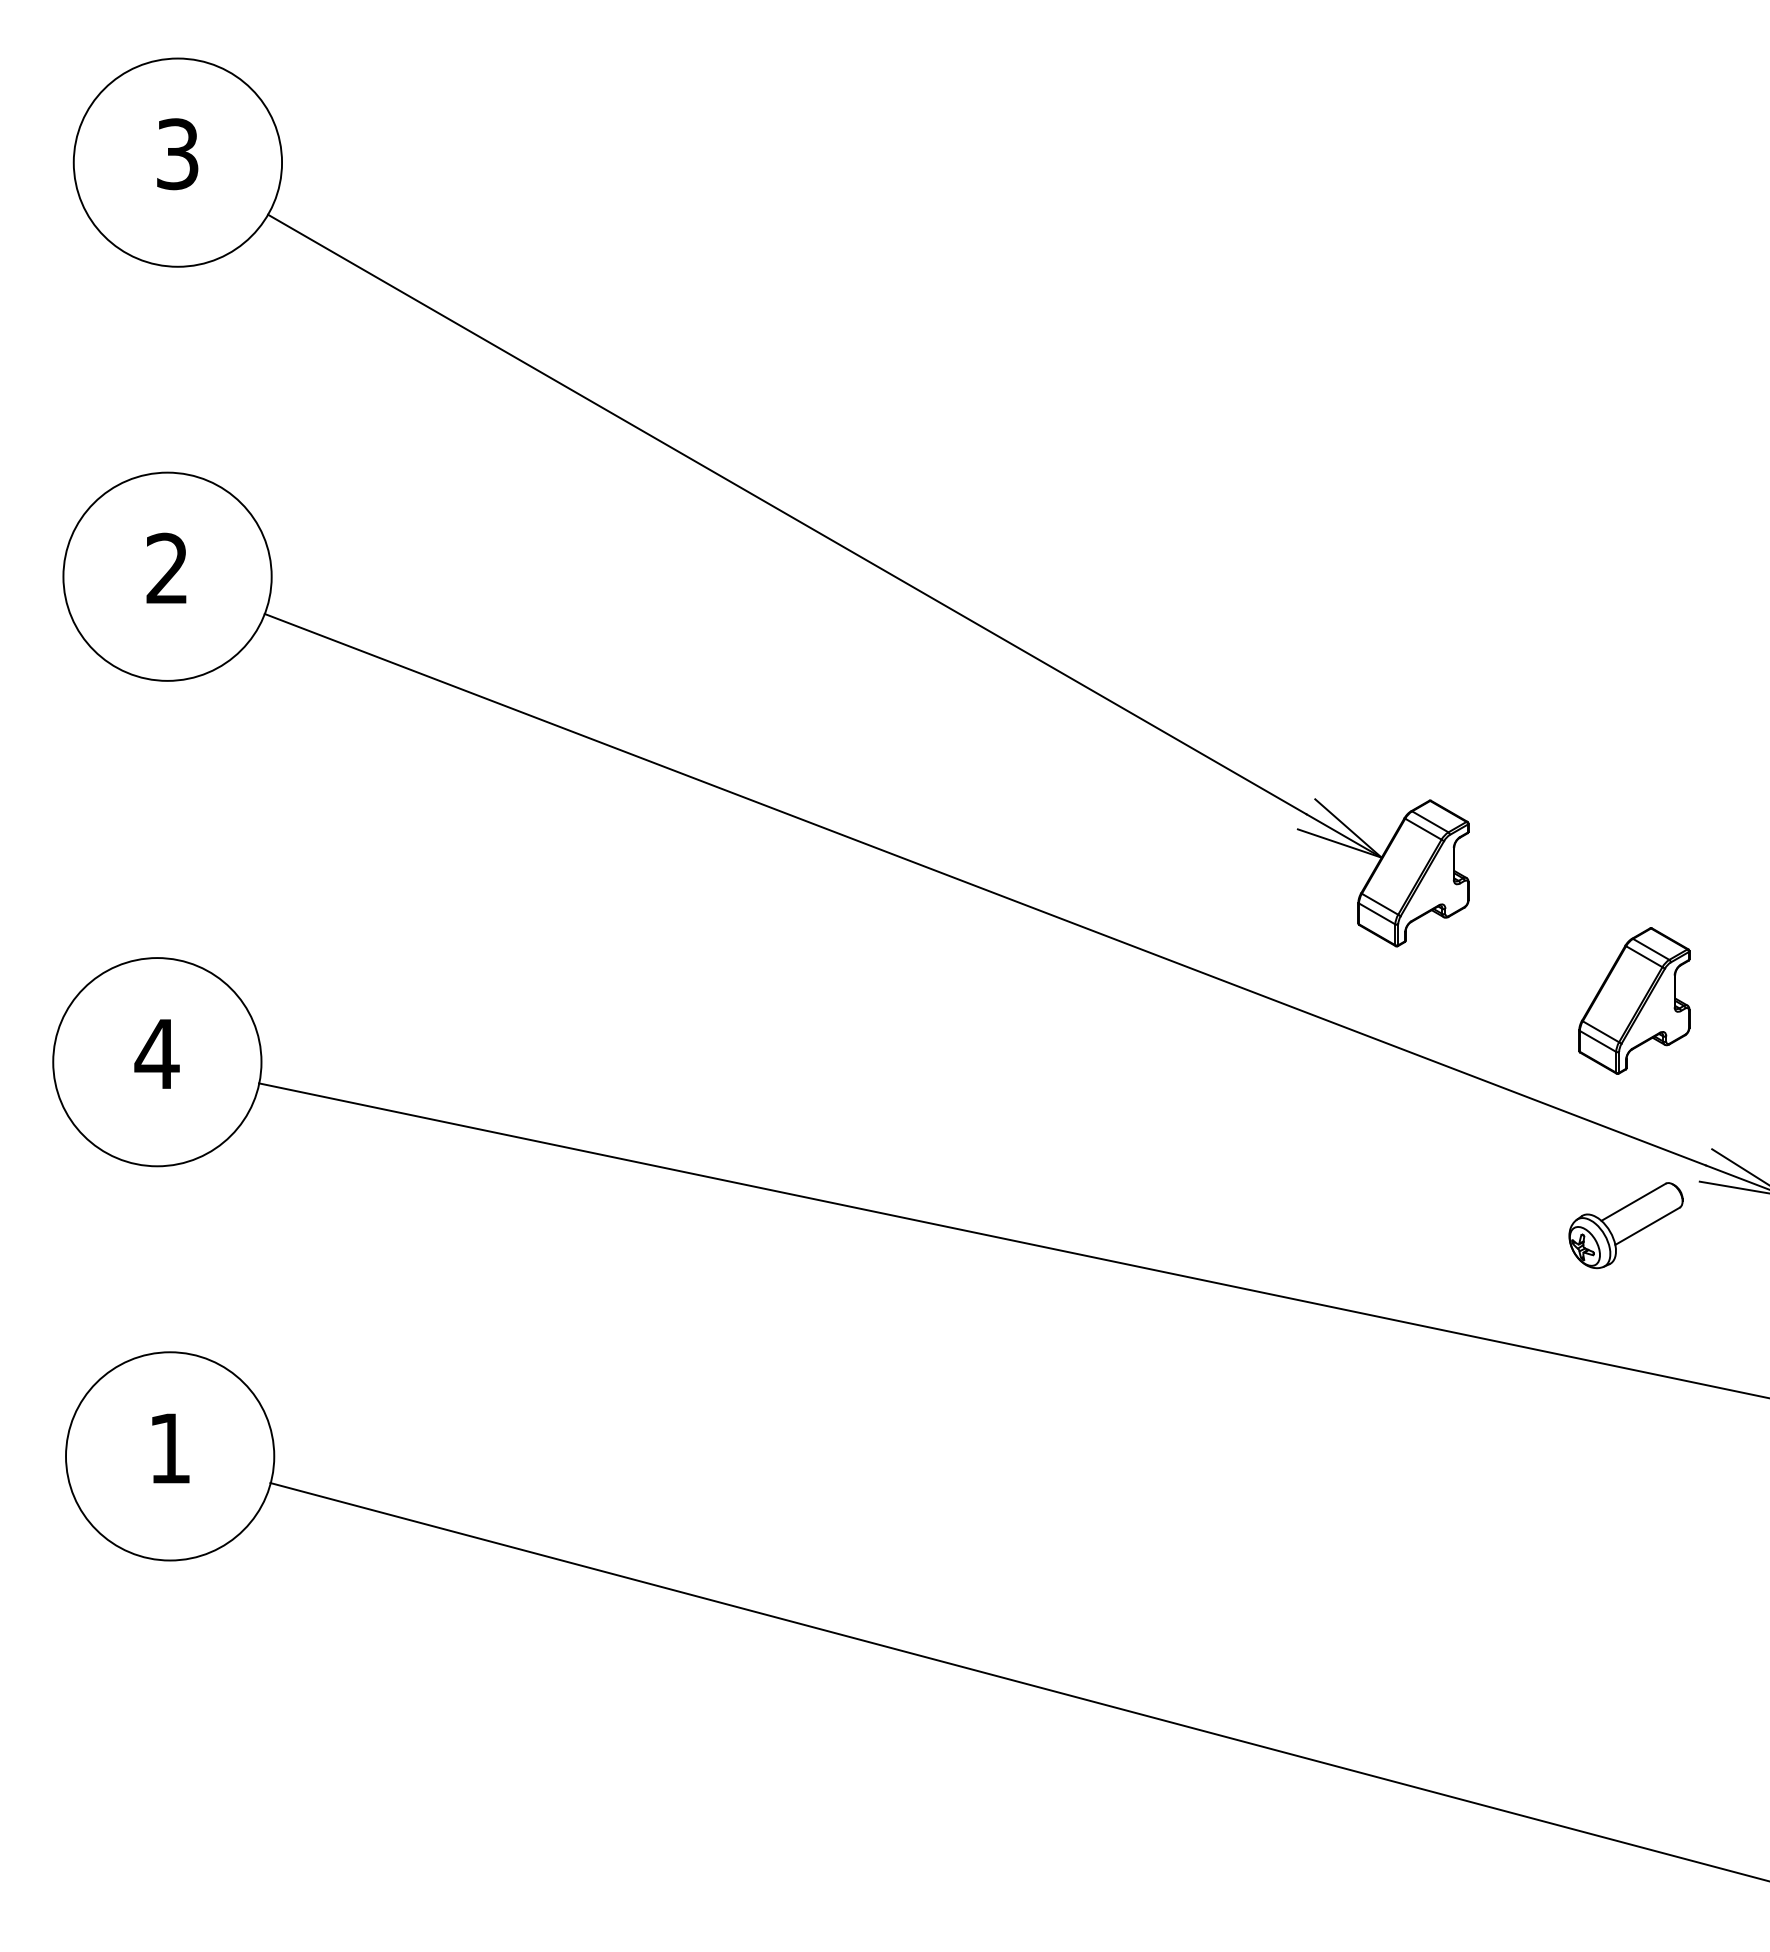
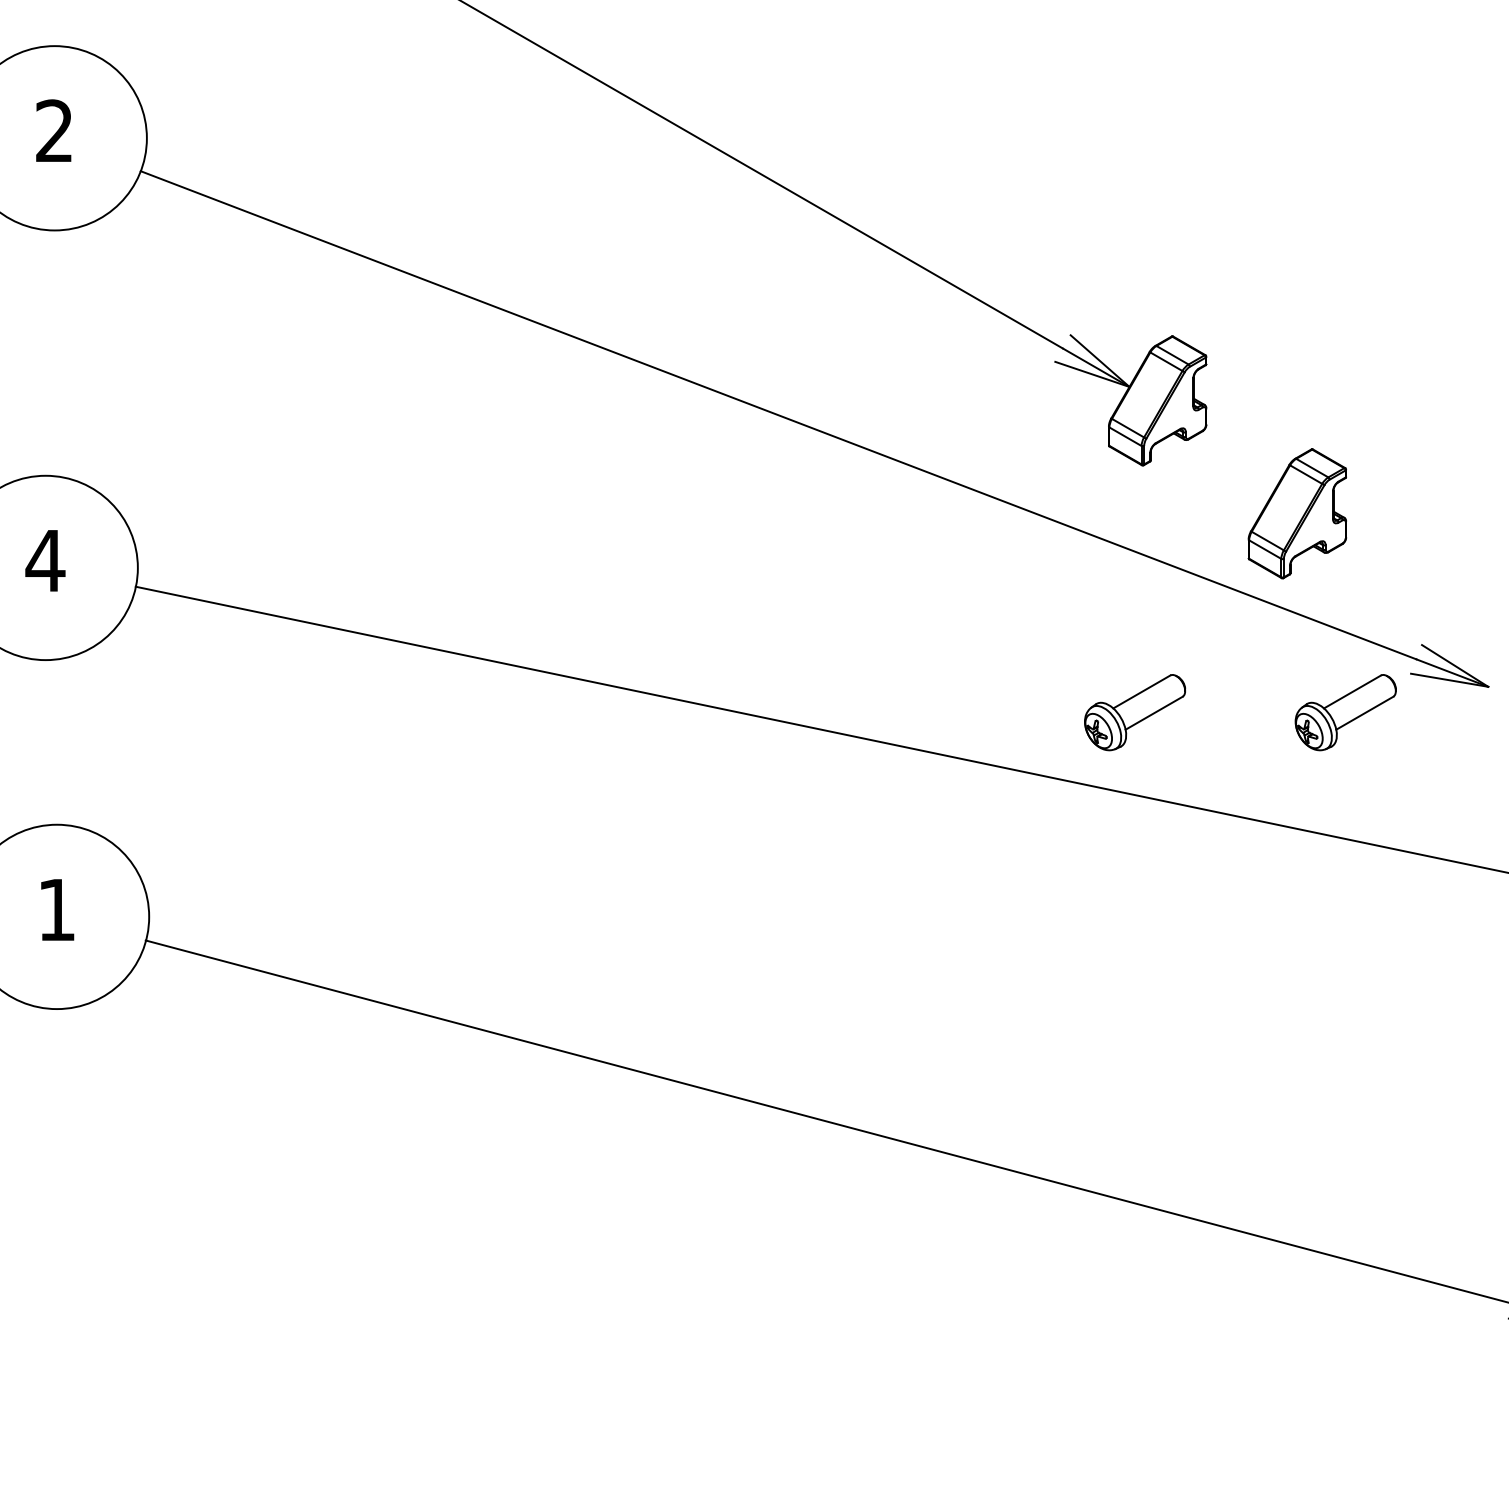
part: (1634, 1000) -> (1297, 513), moved
part: (1387, 1225) -> (1134, 712), added

